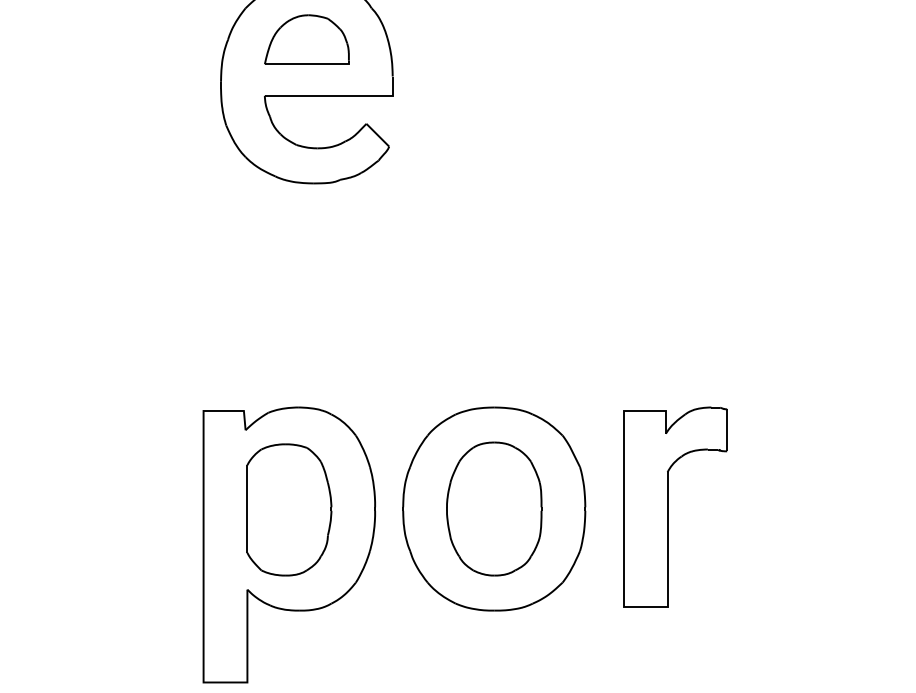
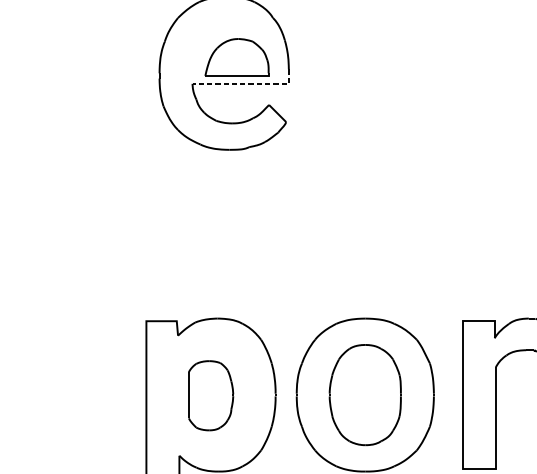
part: (306, 39) -> (236, 57), moved
line: (338, 95) -> (248, 83), solid -> dashed
part: (289, 509) -> (211, 395), size x0.7

